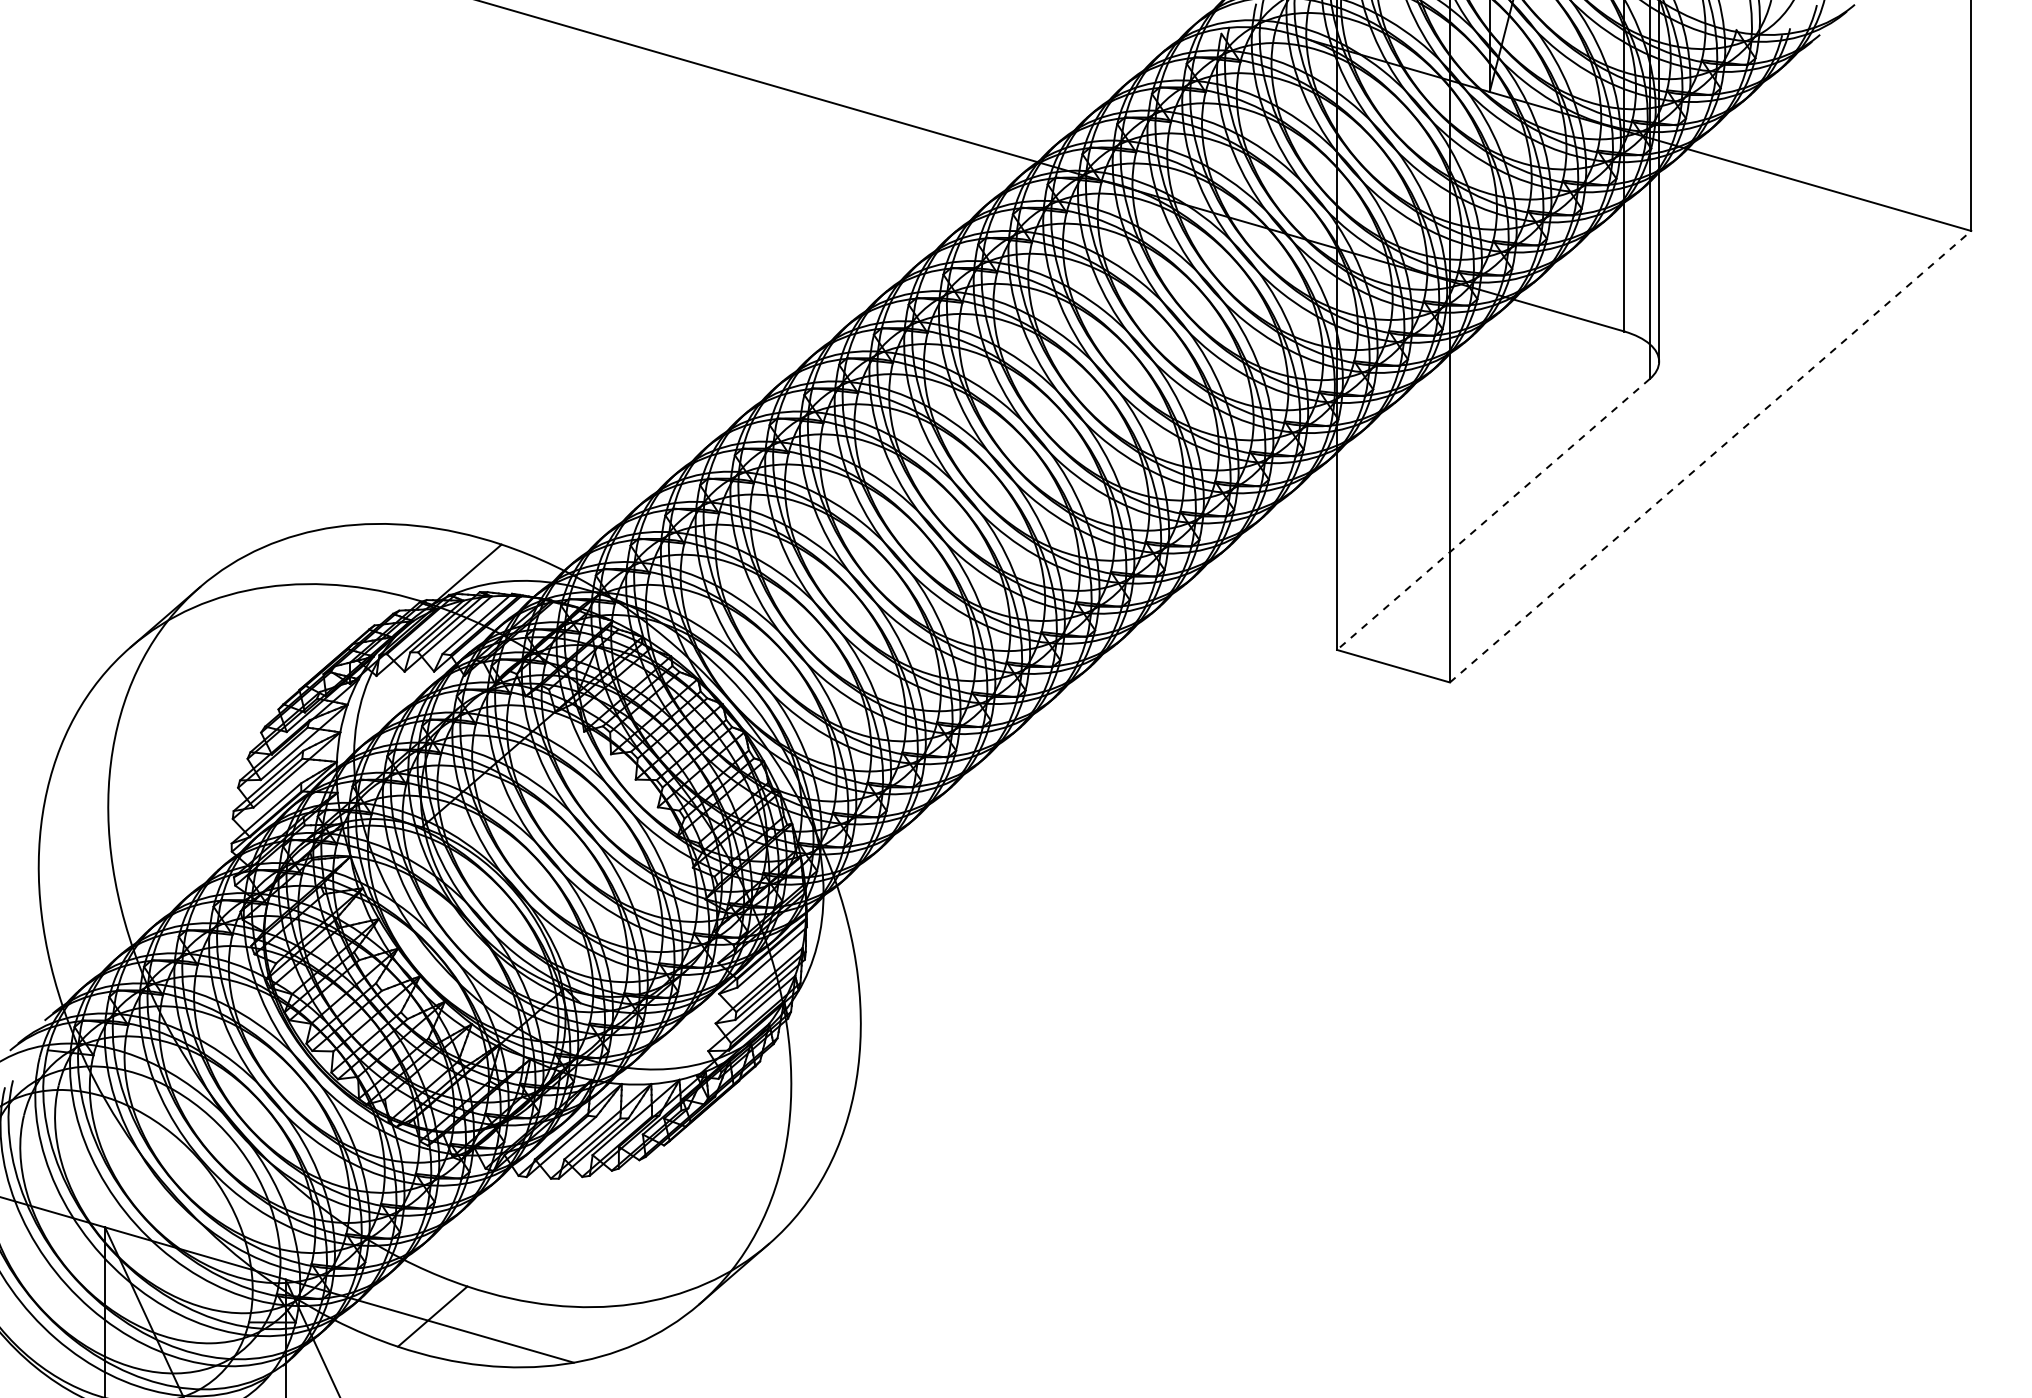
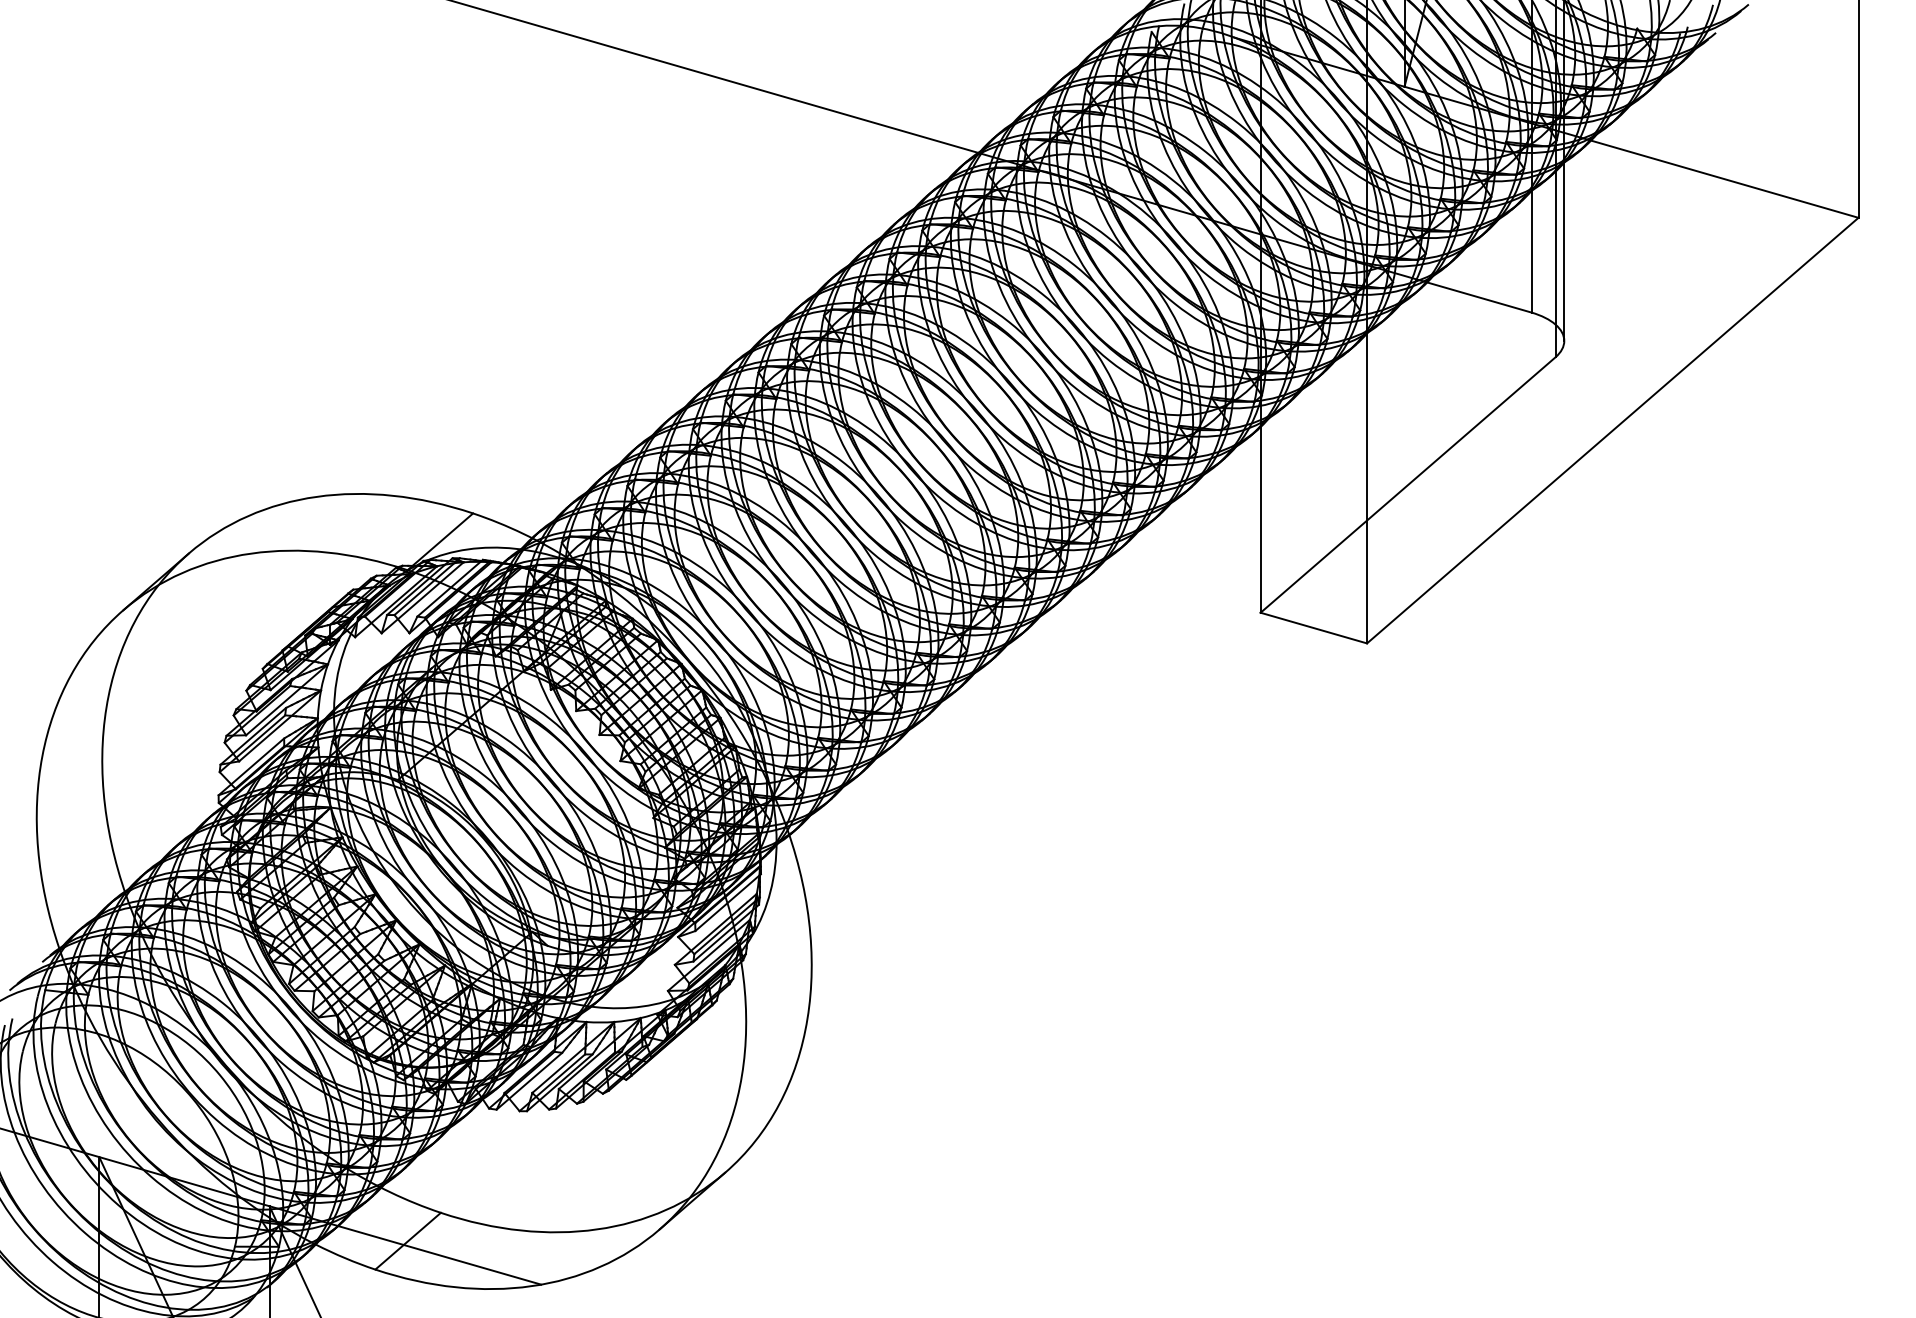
line: (1711, 456) -> (1613, 430), dashed -> solid
line: (1492, 514) -> (1407, 485), dashed -> solid

